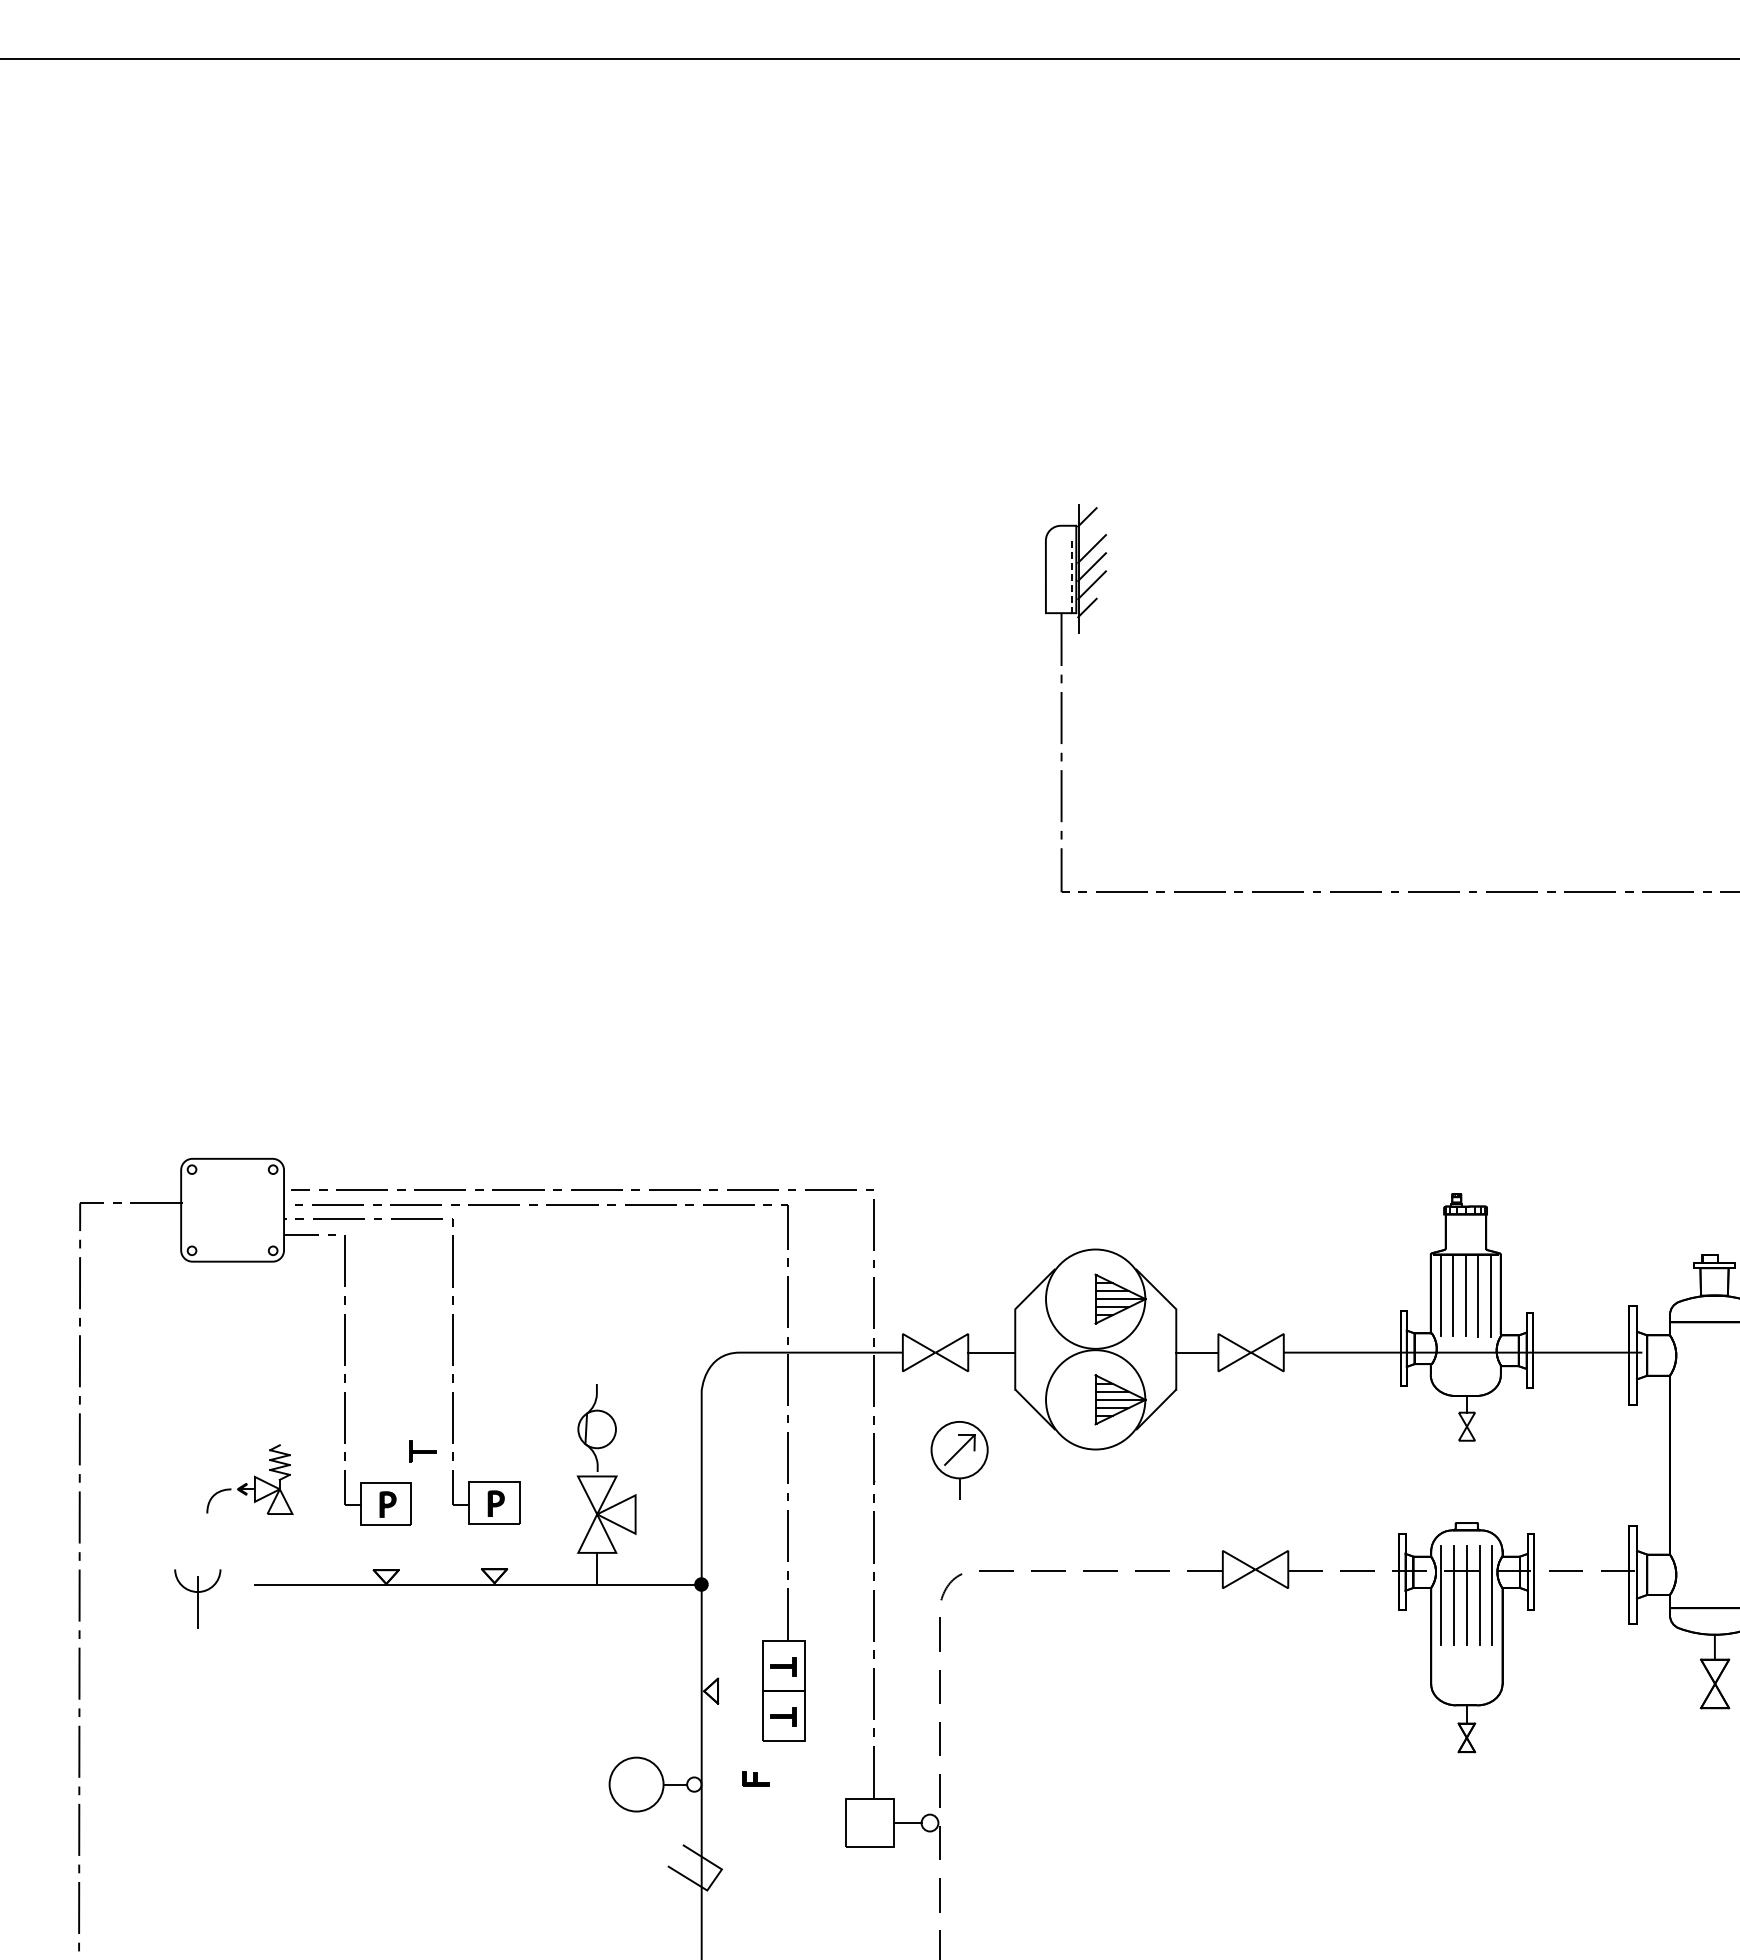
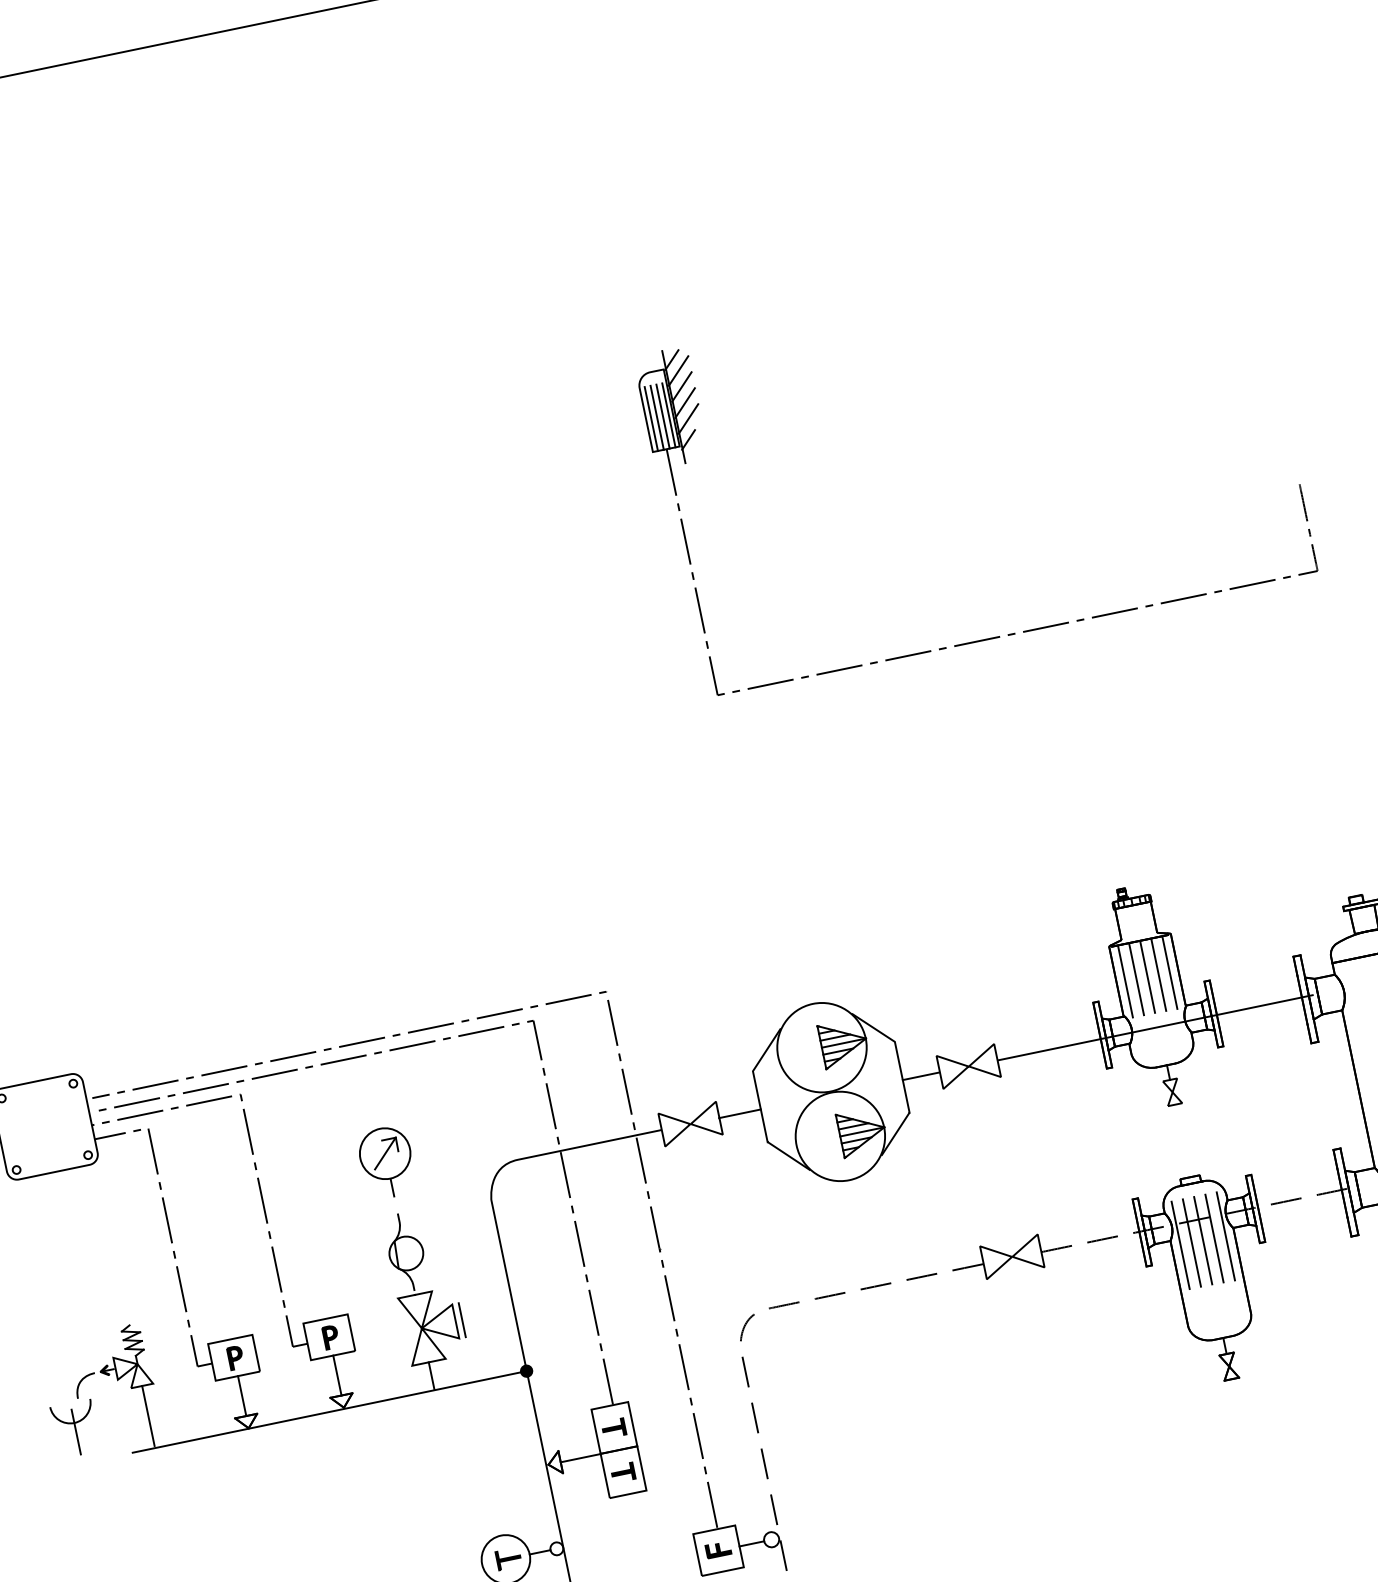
line: (1091, 530) -> (678, 370), added
line: (1051, 576) -> (651, 418), added
line: (1058, 576) -> (657, 417), added
line: (1064, 576) -> (662, 416), added
line: (1071, 577) -> (668, 415), dashed -> solid
part: (422, 1451) -> (508, 1558), moved
part: (959, 1460) -> (386, 1162), moved
line: (642, 1514) -> (461, 1320), added
line: (494, 1546) -> (337, 1375), added
line: (386, 1547) -> (242, 1396), added
line: (279, 1548) -> (148, 1416), added
part: (197, 1598) -> (75, 1428), moved
line: (740, 1691) -> (580, 1458), added
part: (755, 1778) -> (717, 1549), moved

